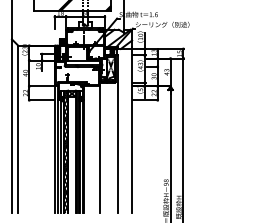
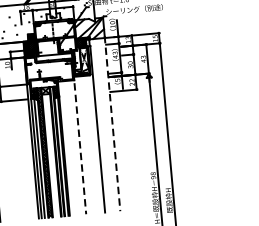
line: (132, 130) -> (112, 123), solid -> dashed
line: (99, 140) -> (79, 137), solid -> dashed

